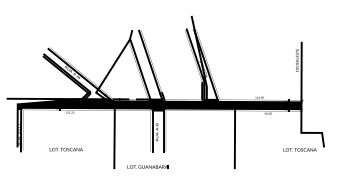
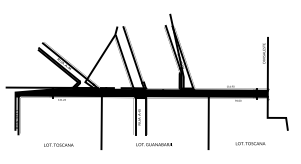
text: (65, 149) -> (58, 145), moved
text: (299, 149) -> (250, 143), moved
text: (147, 166) -> (154, 144), moved

